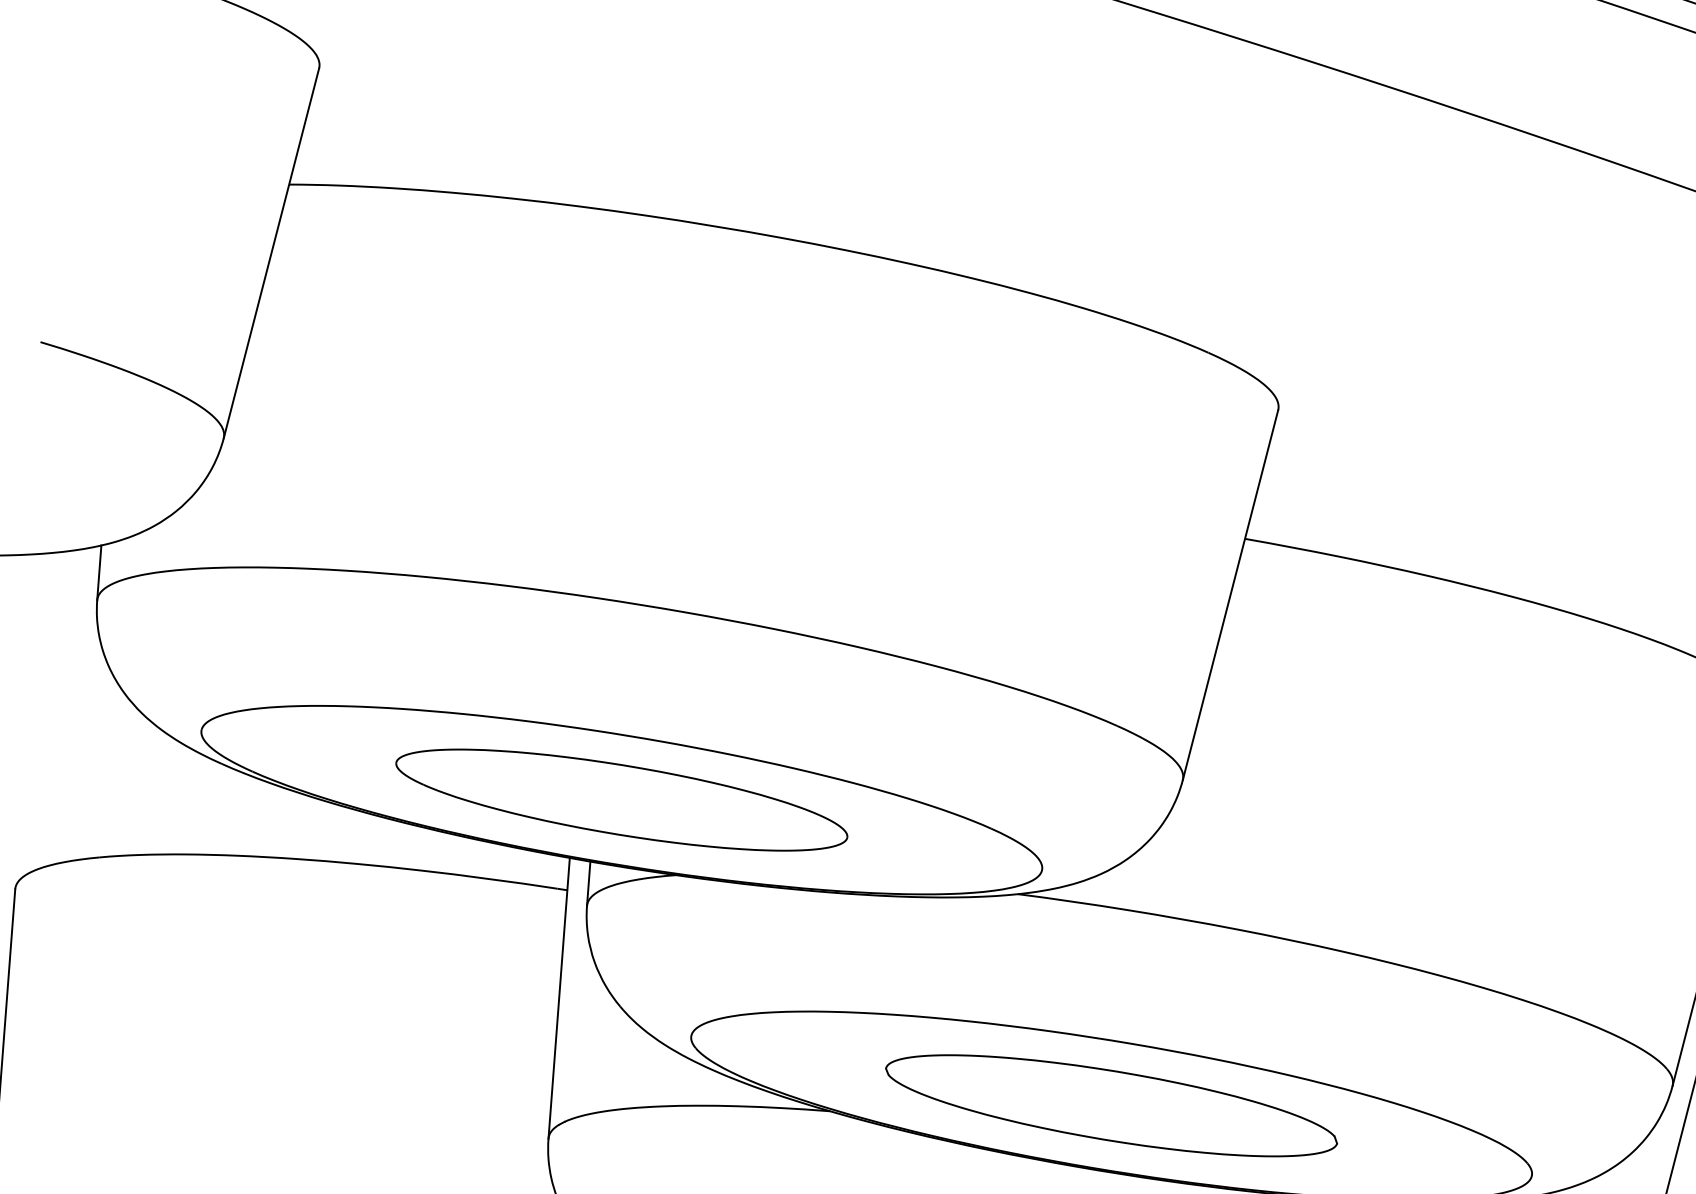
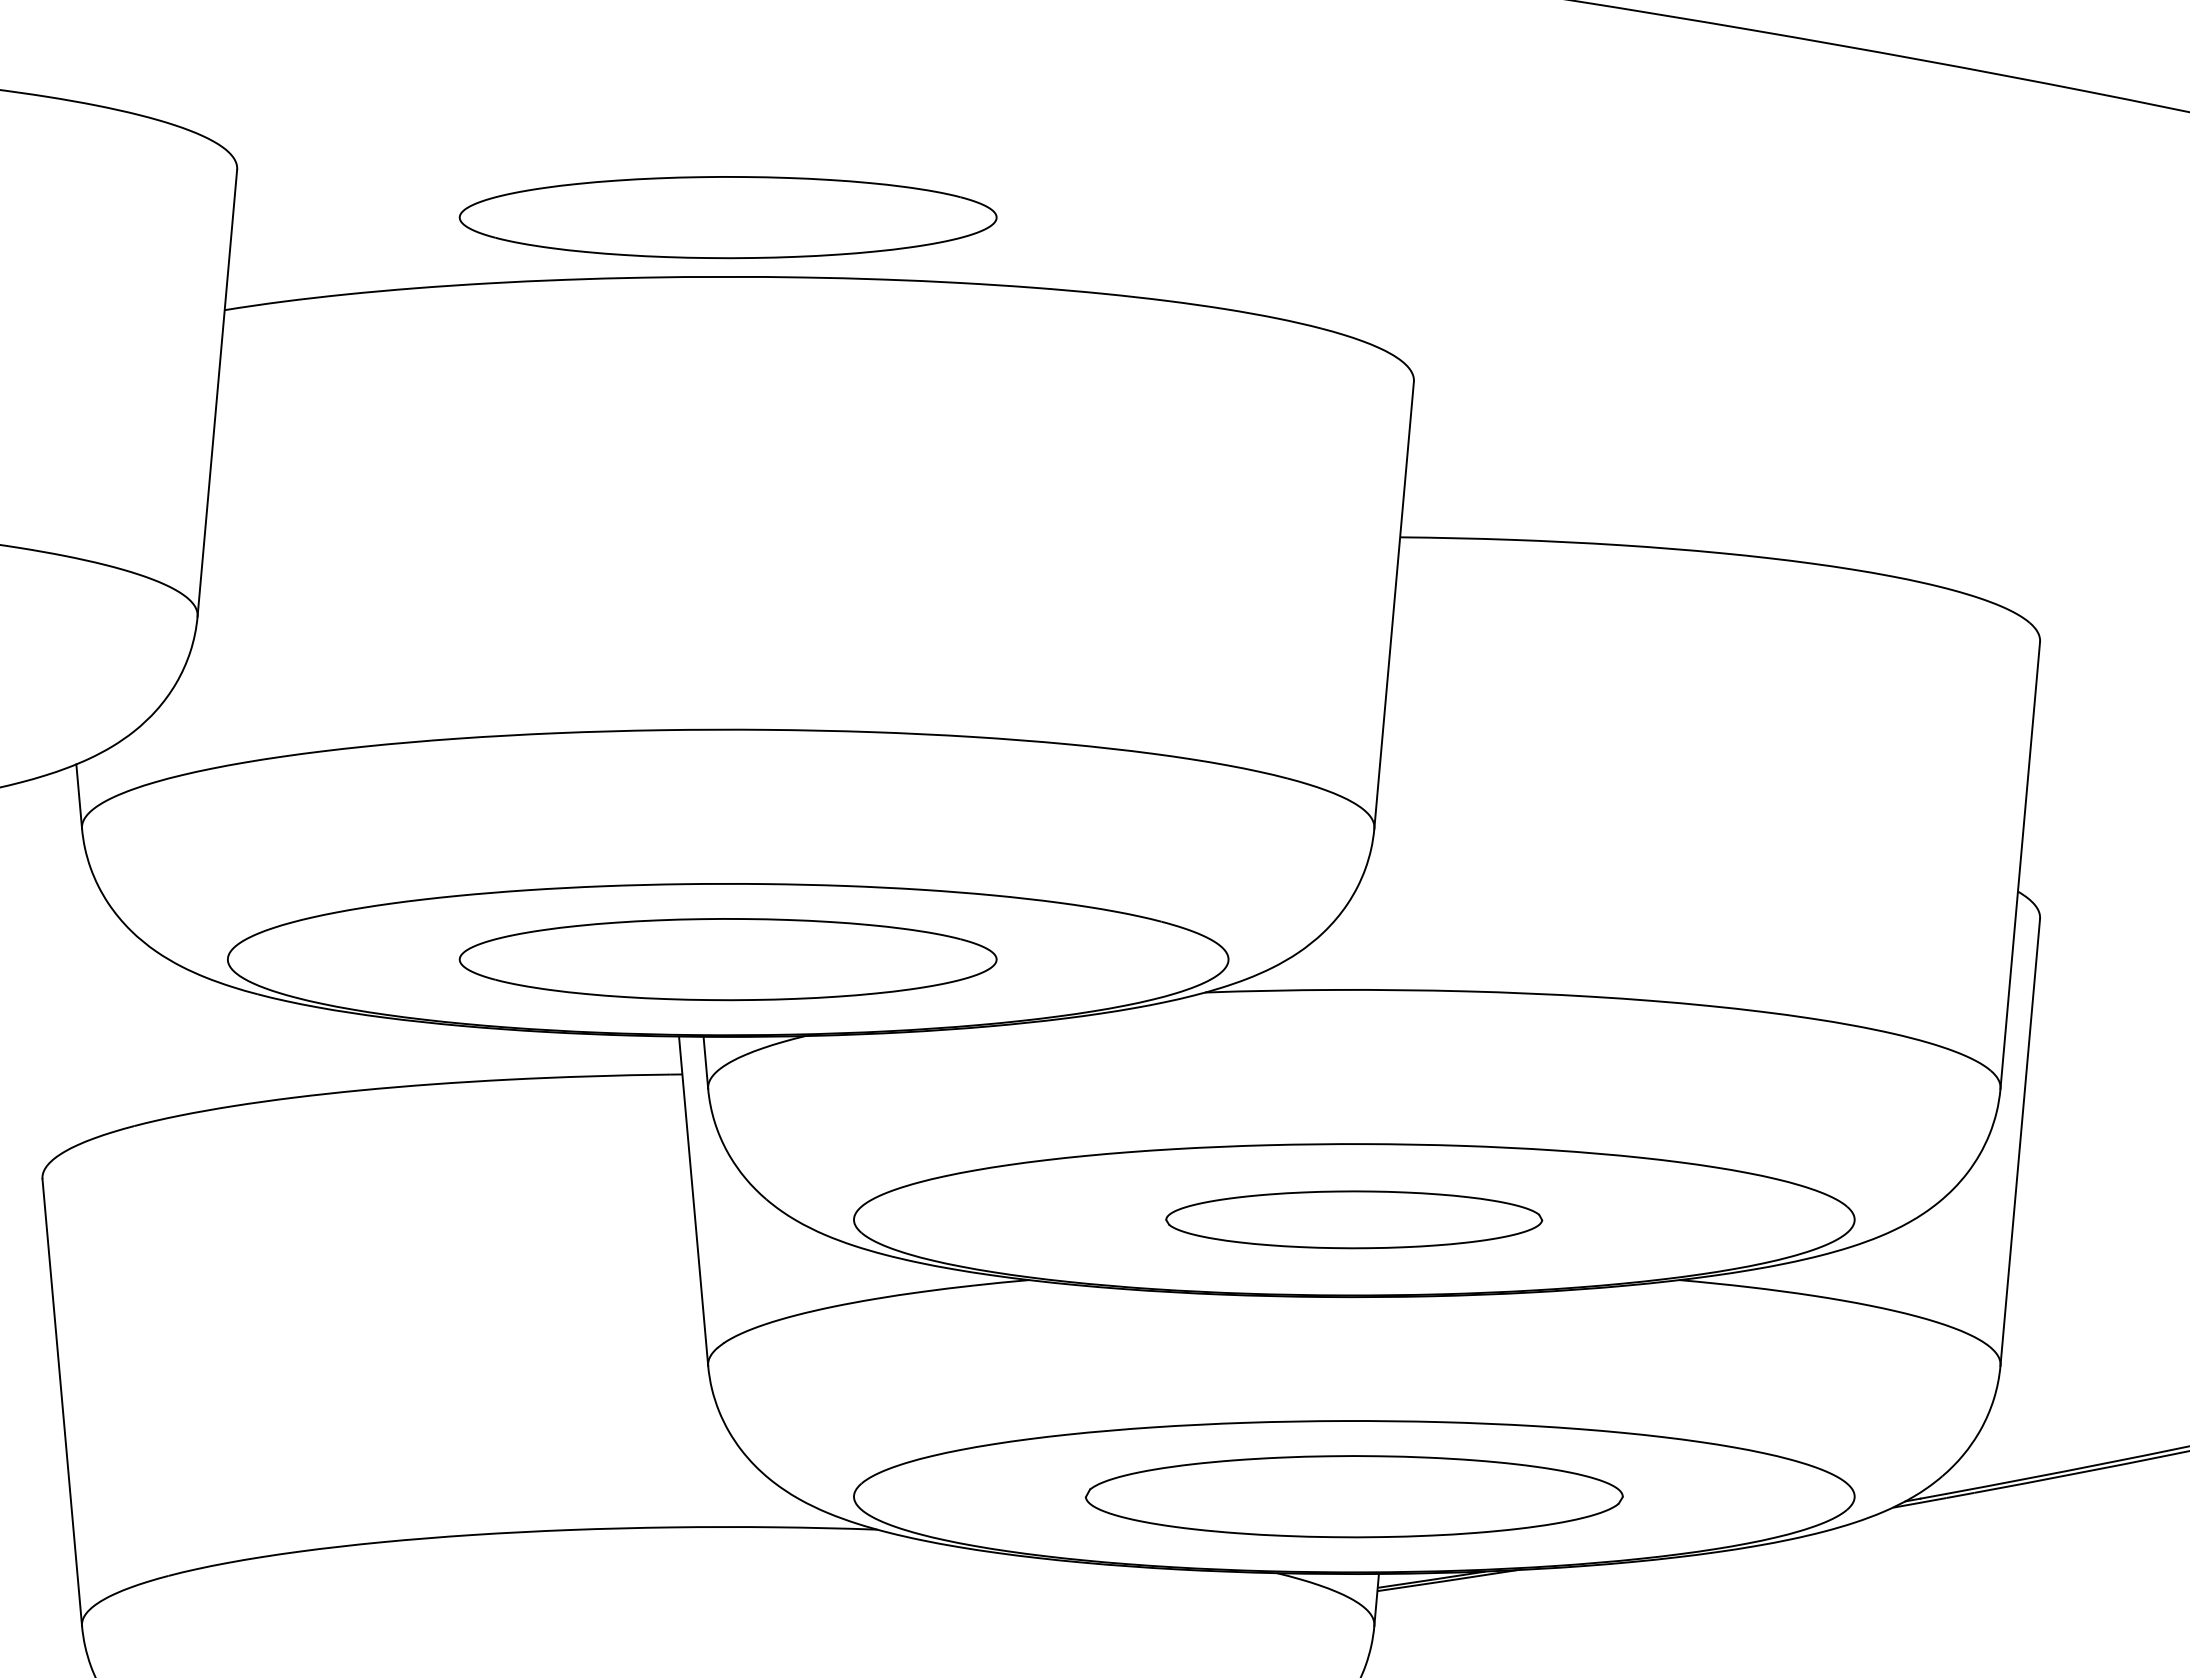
part: (724, 176) -> (727, 217), added
part: (1110, 1105) -> (1353, 1219), size x0.7

